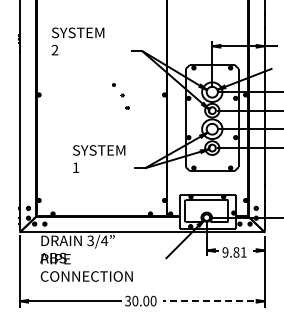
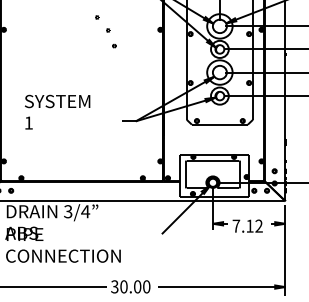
text: (99, 158) -> (58, 111), moved
text: (234, 252) -> (247, 226), 9.81 -> 7.12
line: (213, 301) -> (221, 287), dashed -> solid

